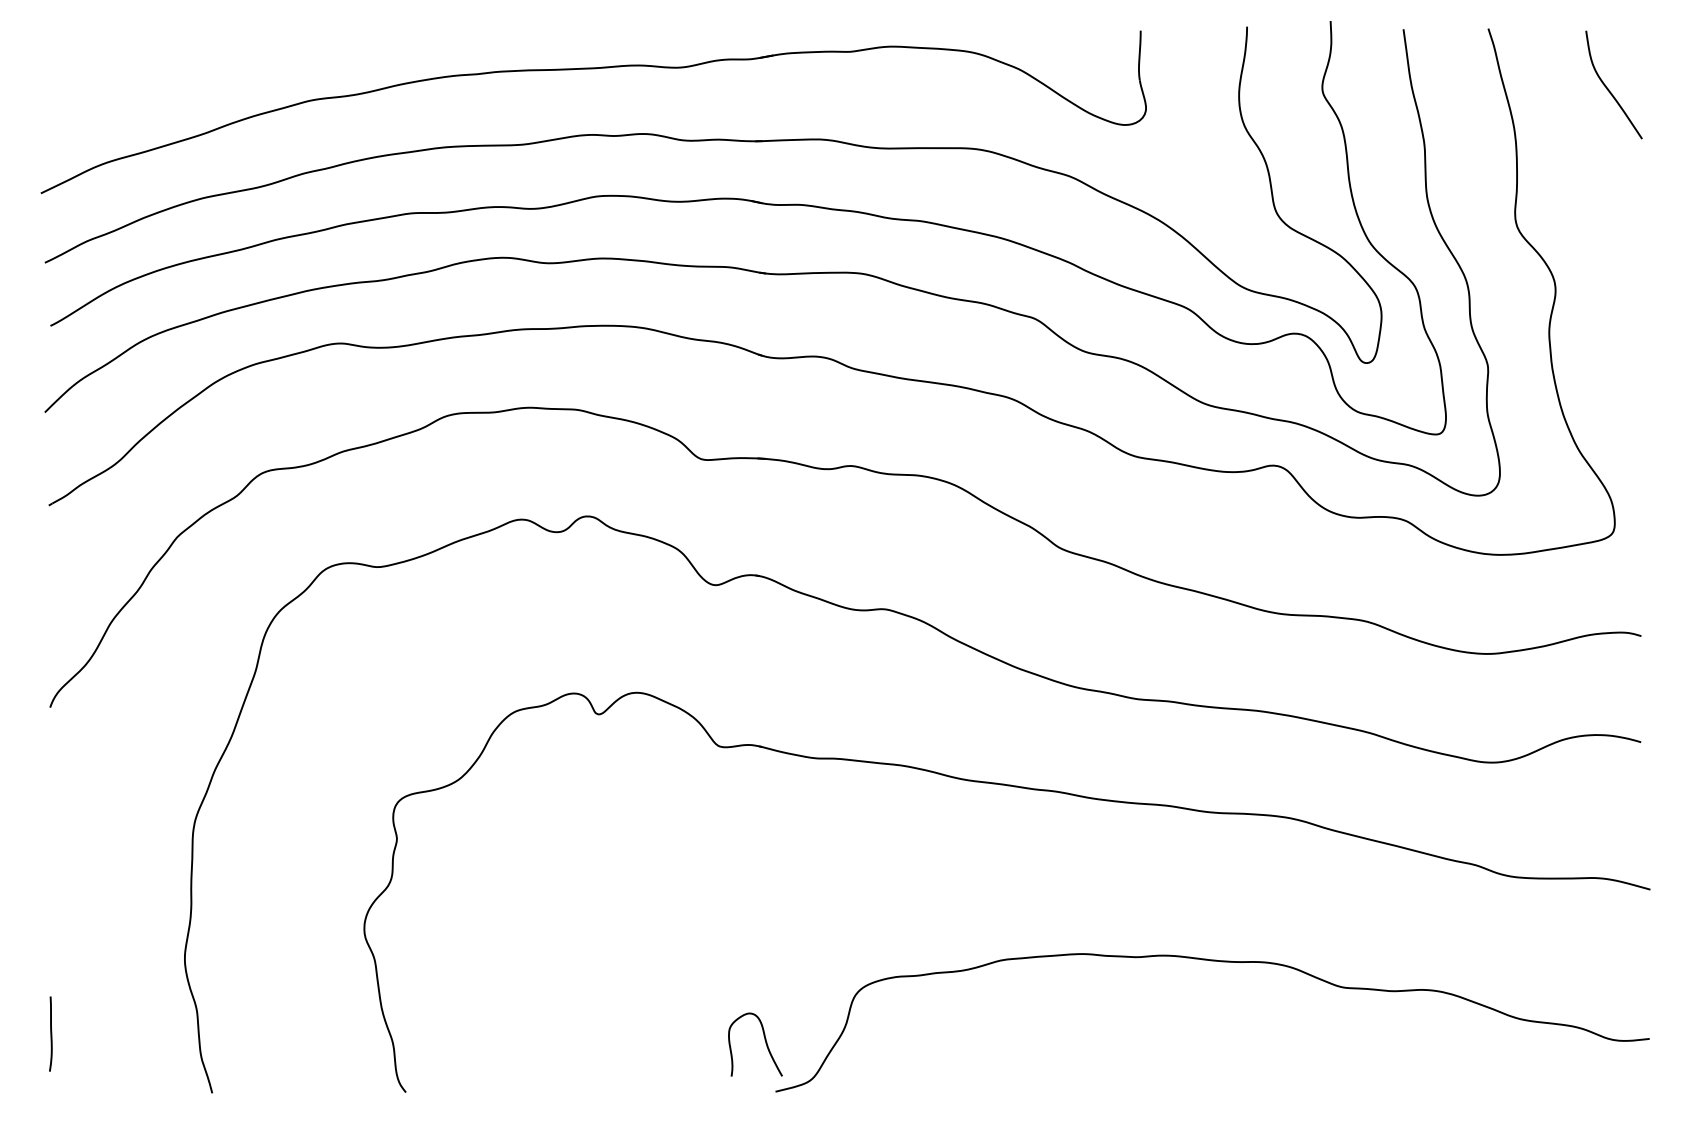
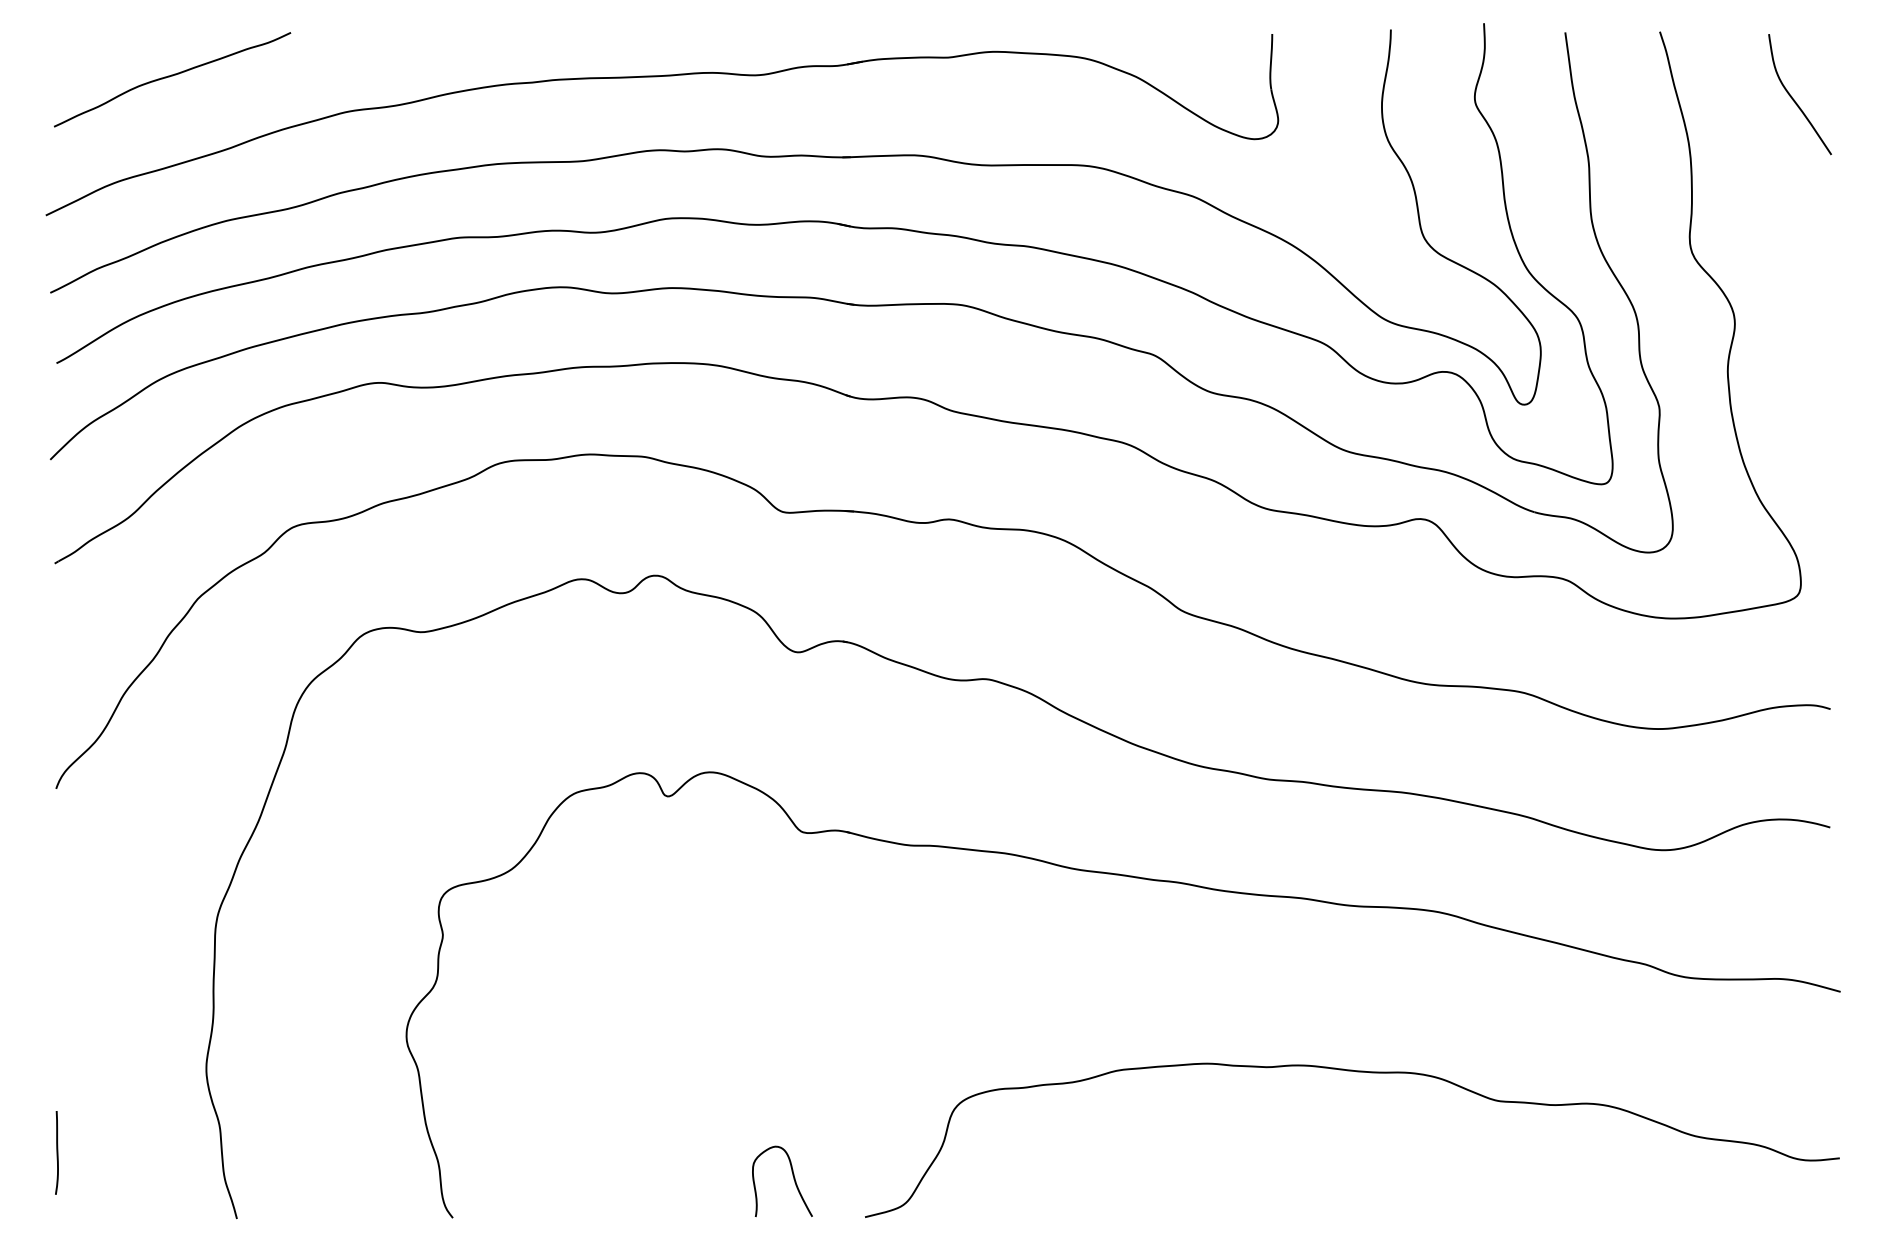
curve: (152, 69) -> (170, 77), added
curve: (764, 1040) -> (792, 1176), moved

